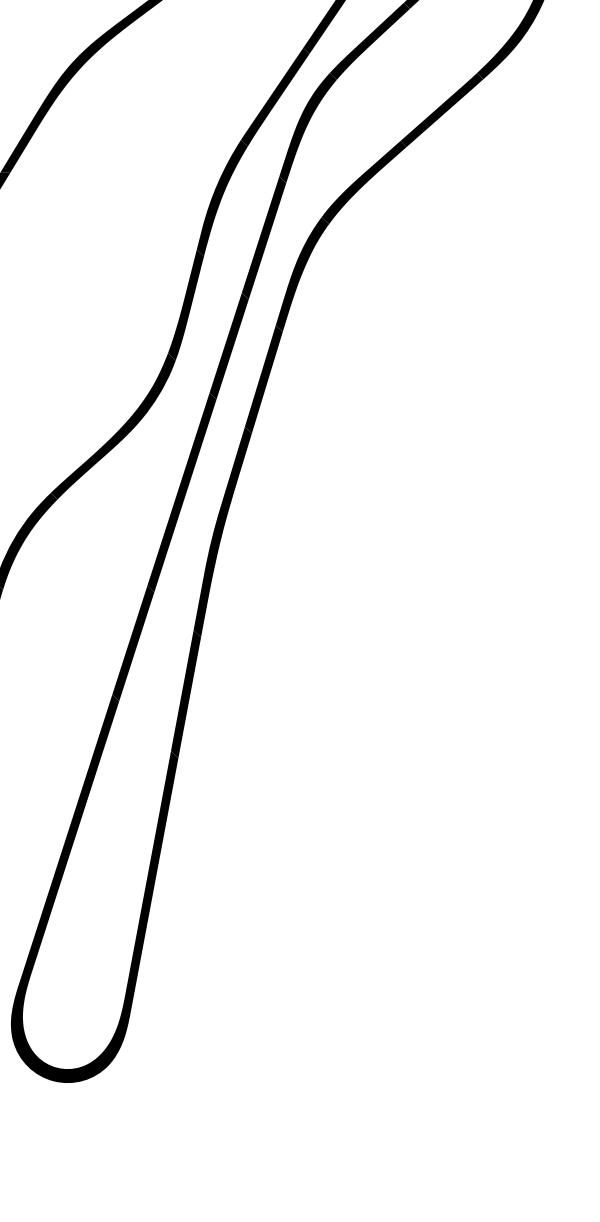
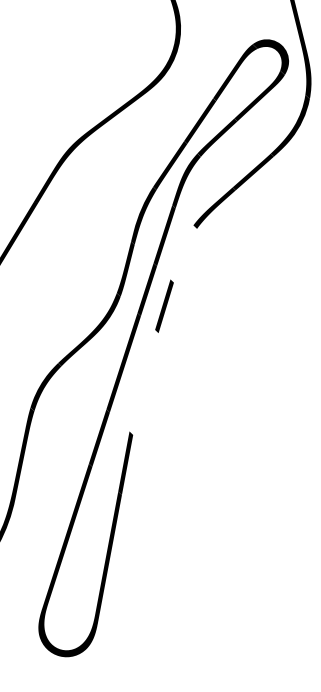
fill: (301, 273) -> (183, 253), removed
fill: (221, 530) -> (143, 381), removed

